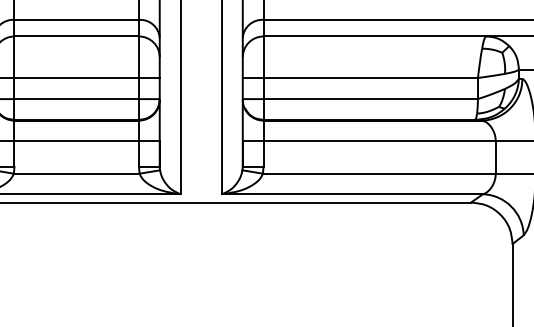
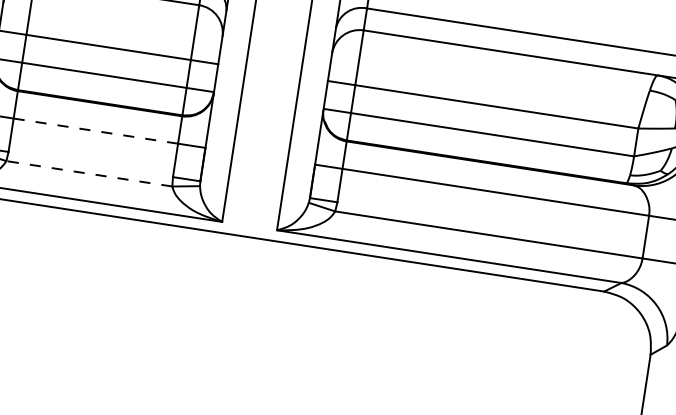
line: (76, 141) -> (95, 131), solid -> dashed
line: (76, 173) -> (89, 173), solid -> dashed

